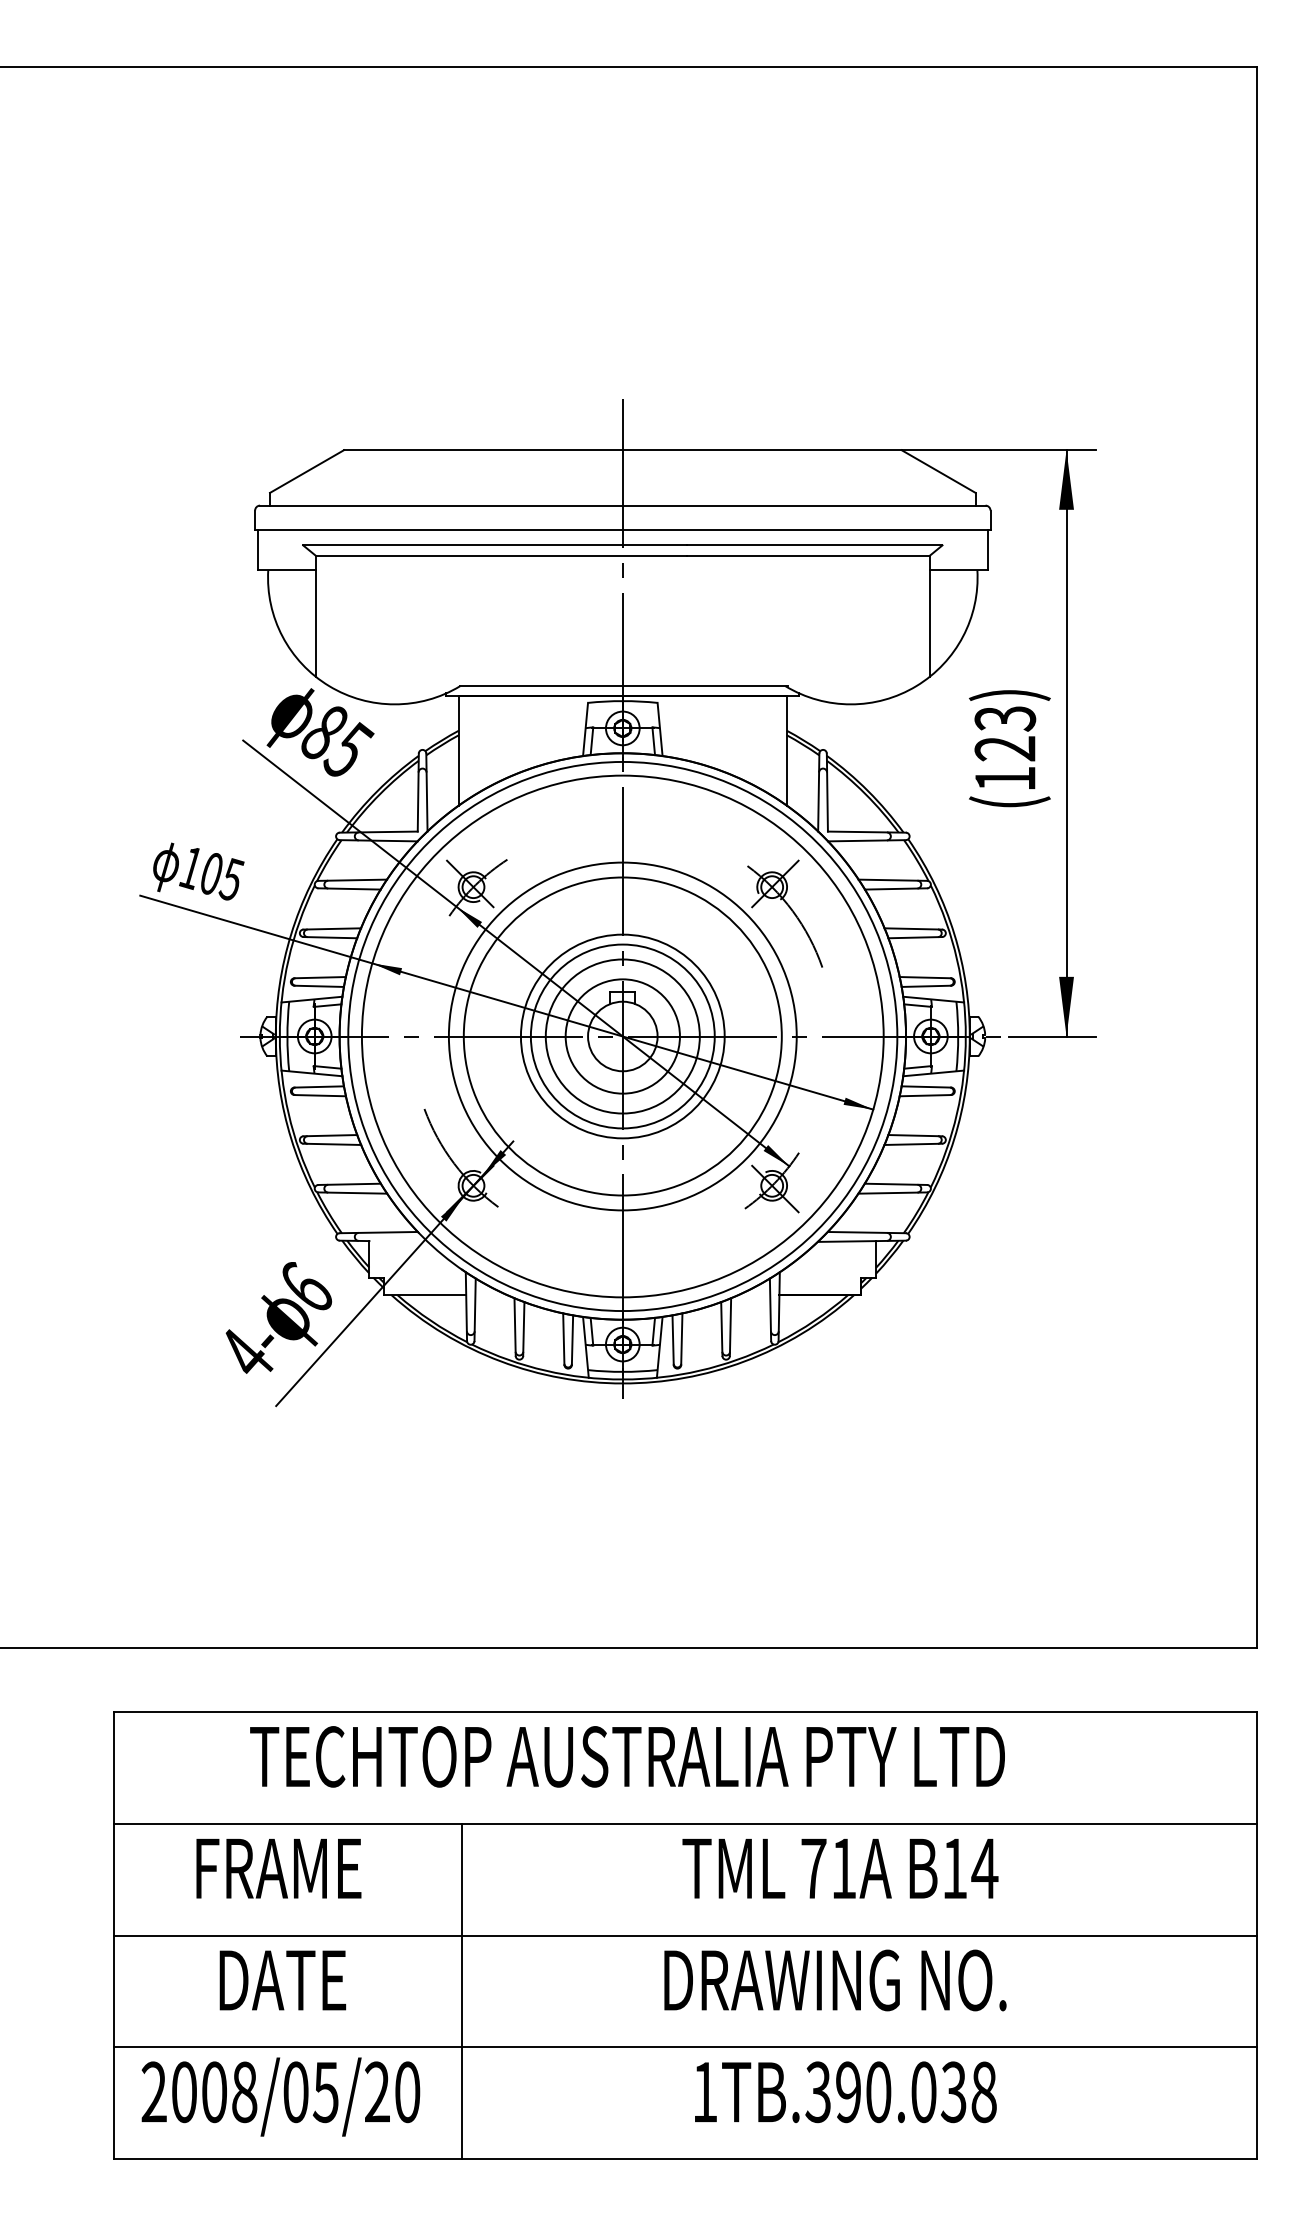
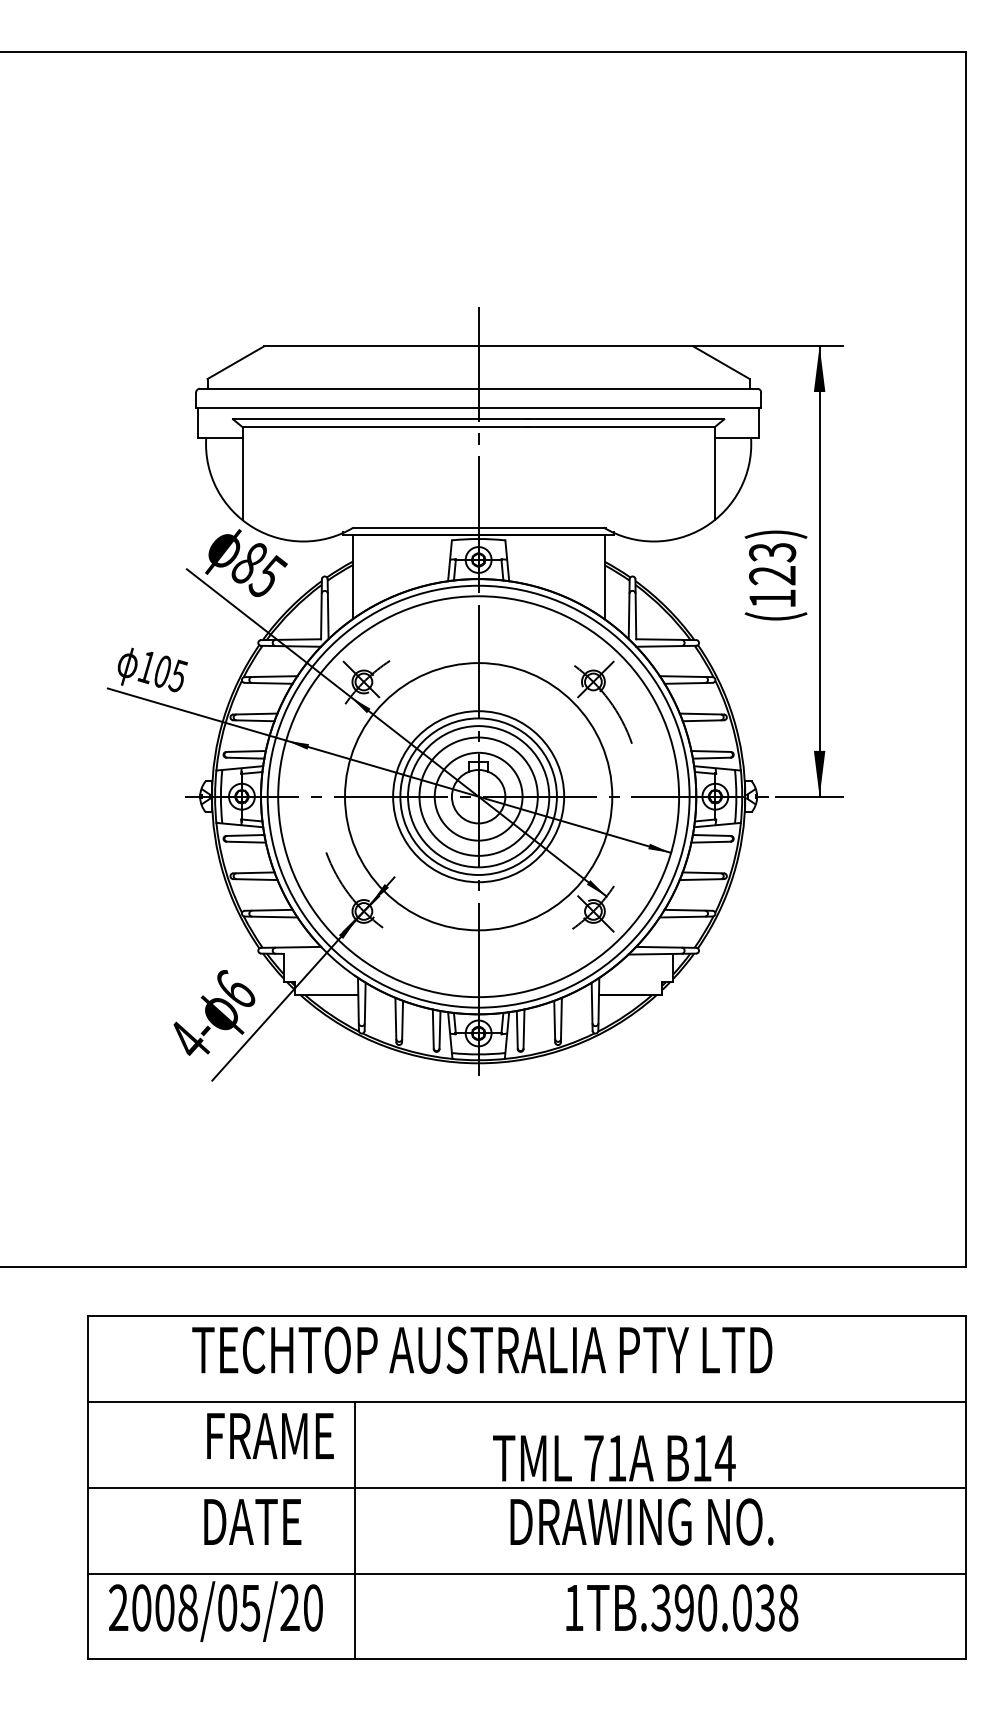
circle: (622, 1036) -> (478, 796), size x0.7
text: (278, 1868) -> (270, 1436), moved
text: (840, 1868) -> (614, 1458), moved
text: (282, 1980) -> (252, 1522), moved
text: (845, 2092) -> (682, 1608), moved

